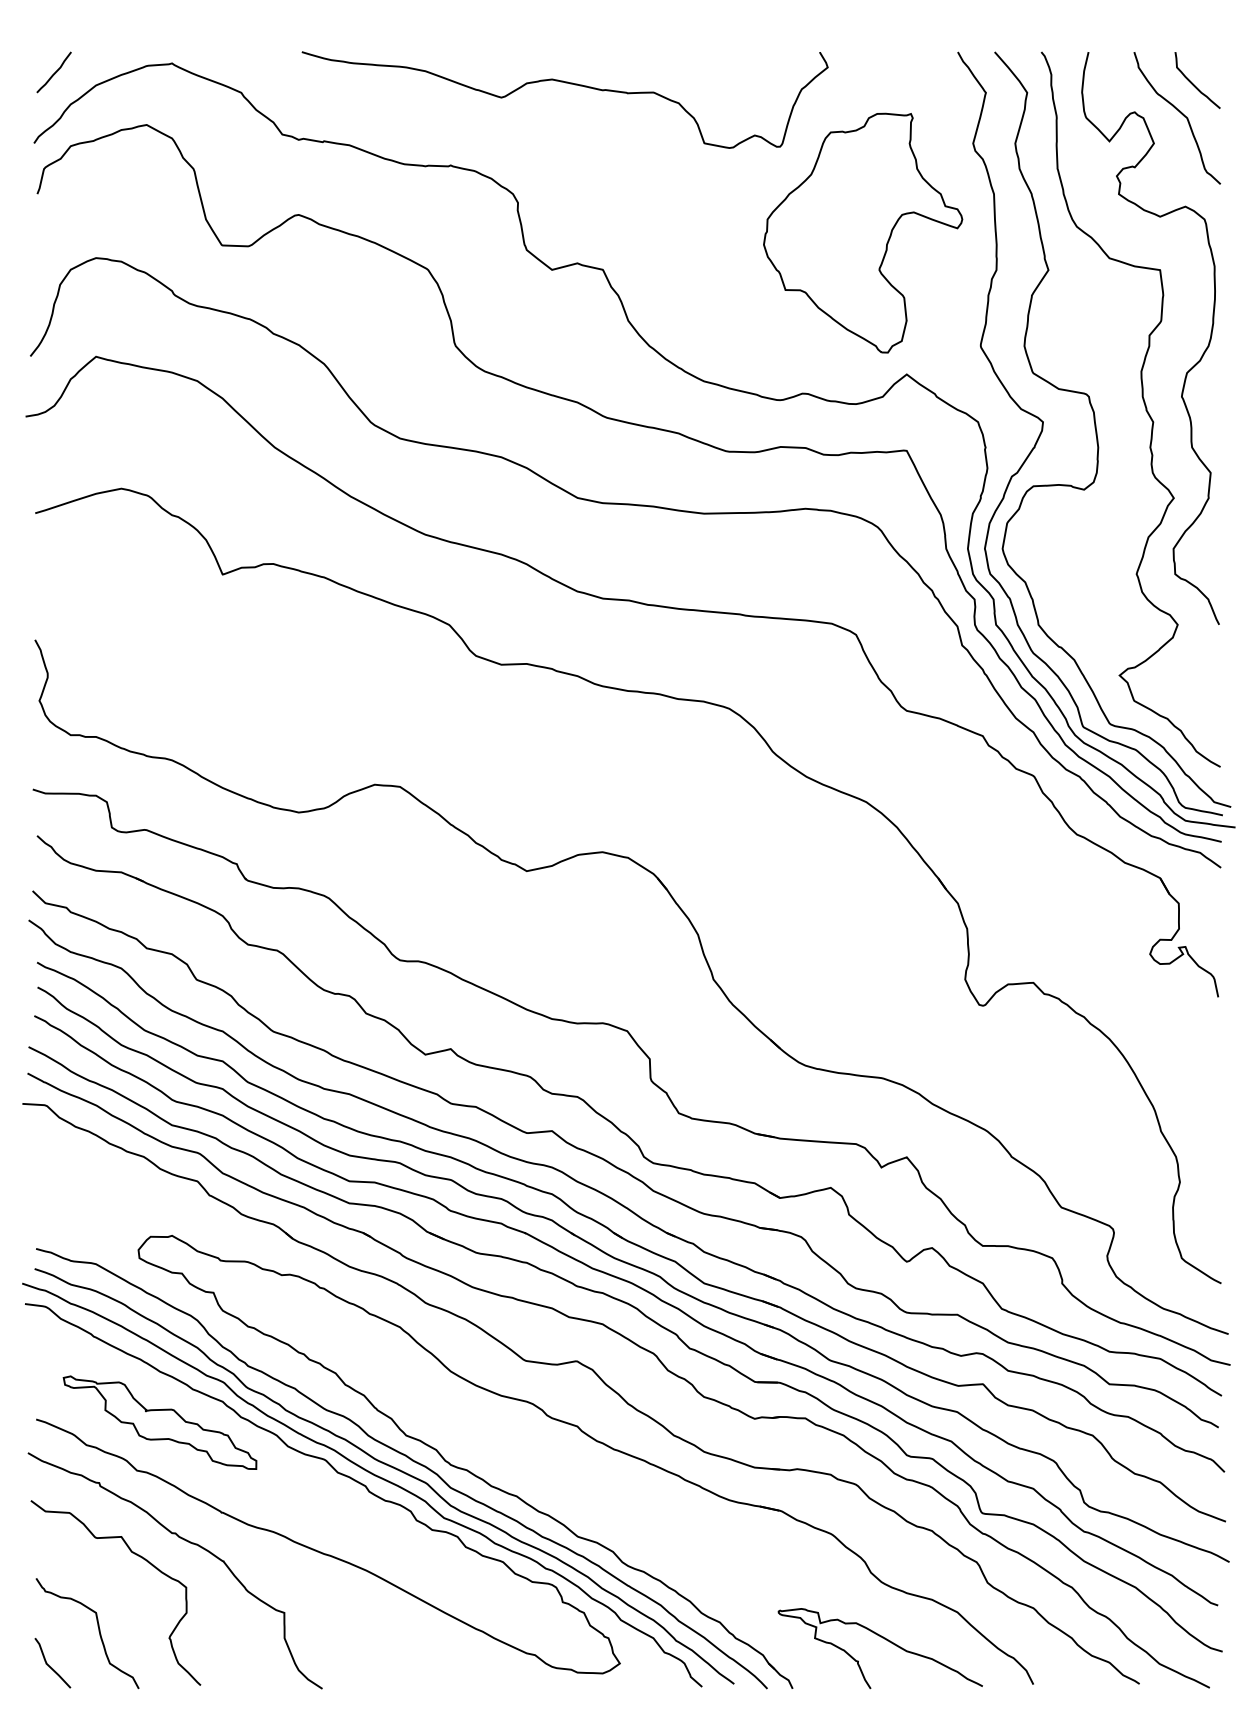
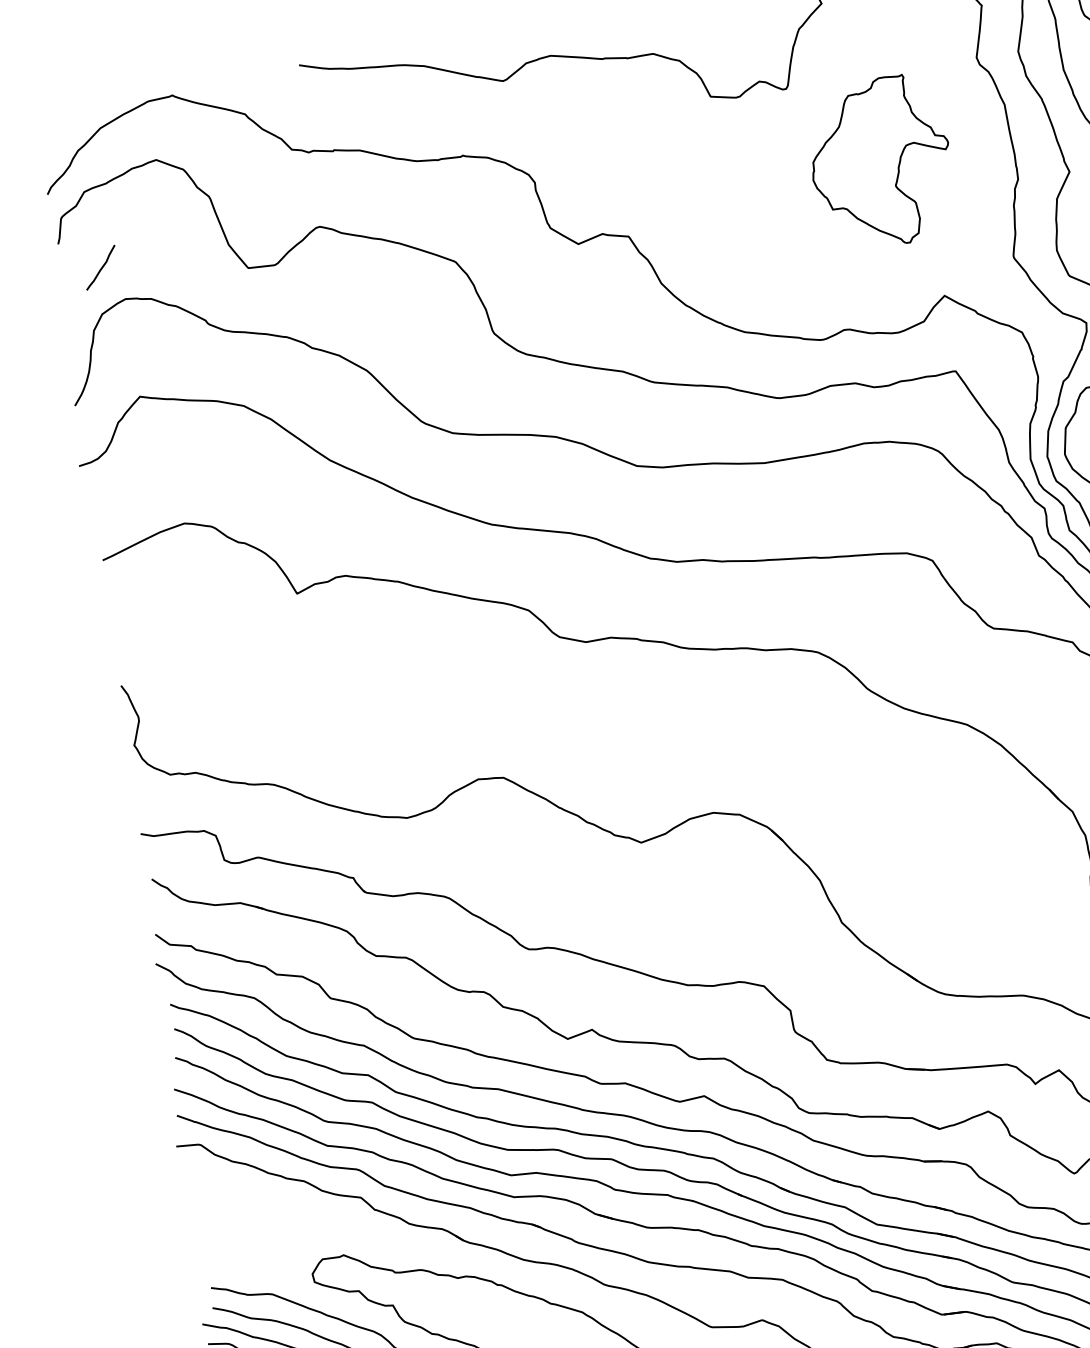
curve: (54, 72) -> (101, 267), moved
part: (863, 232) -> (881, 161), size x0.7

